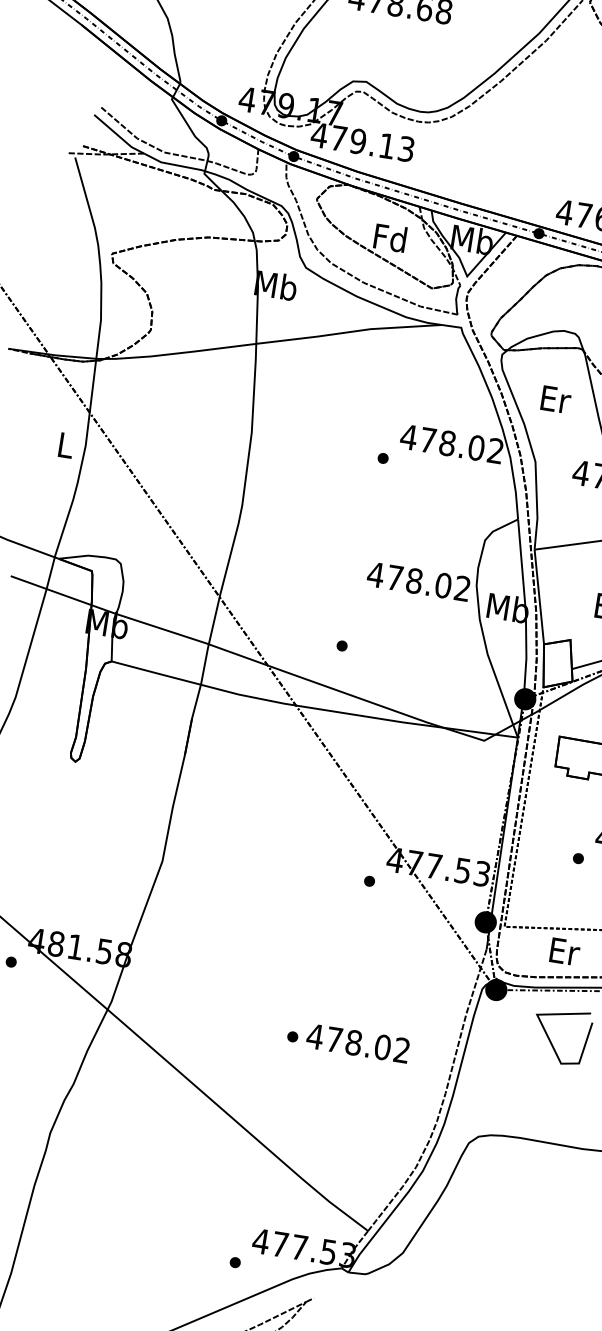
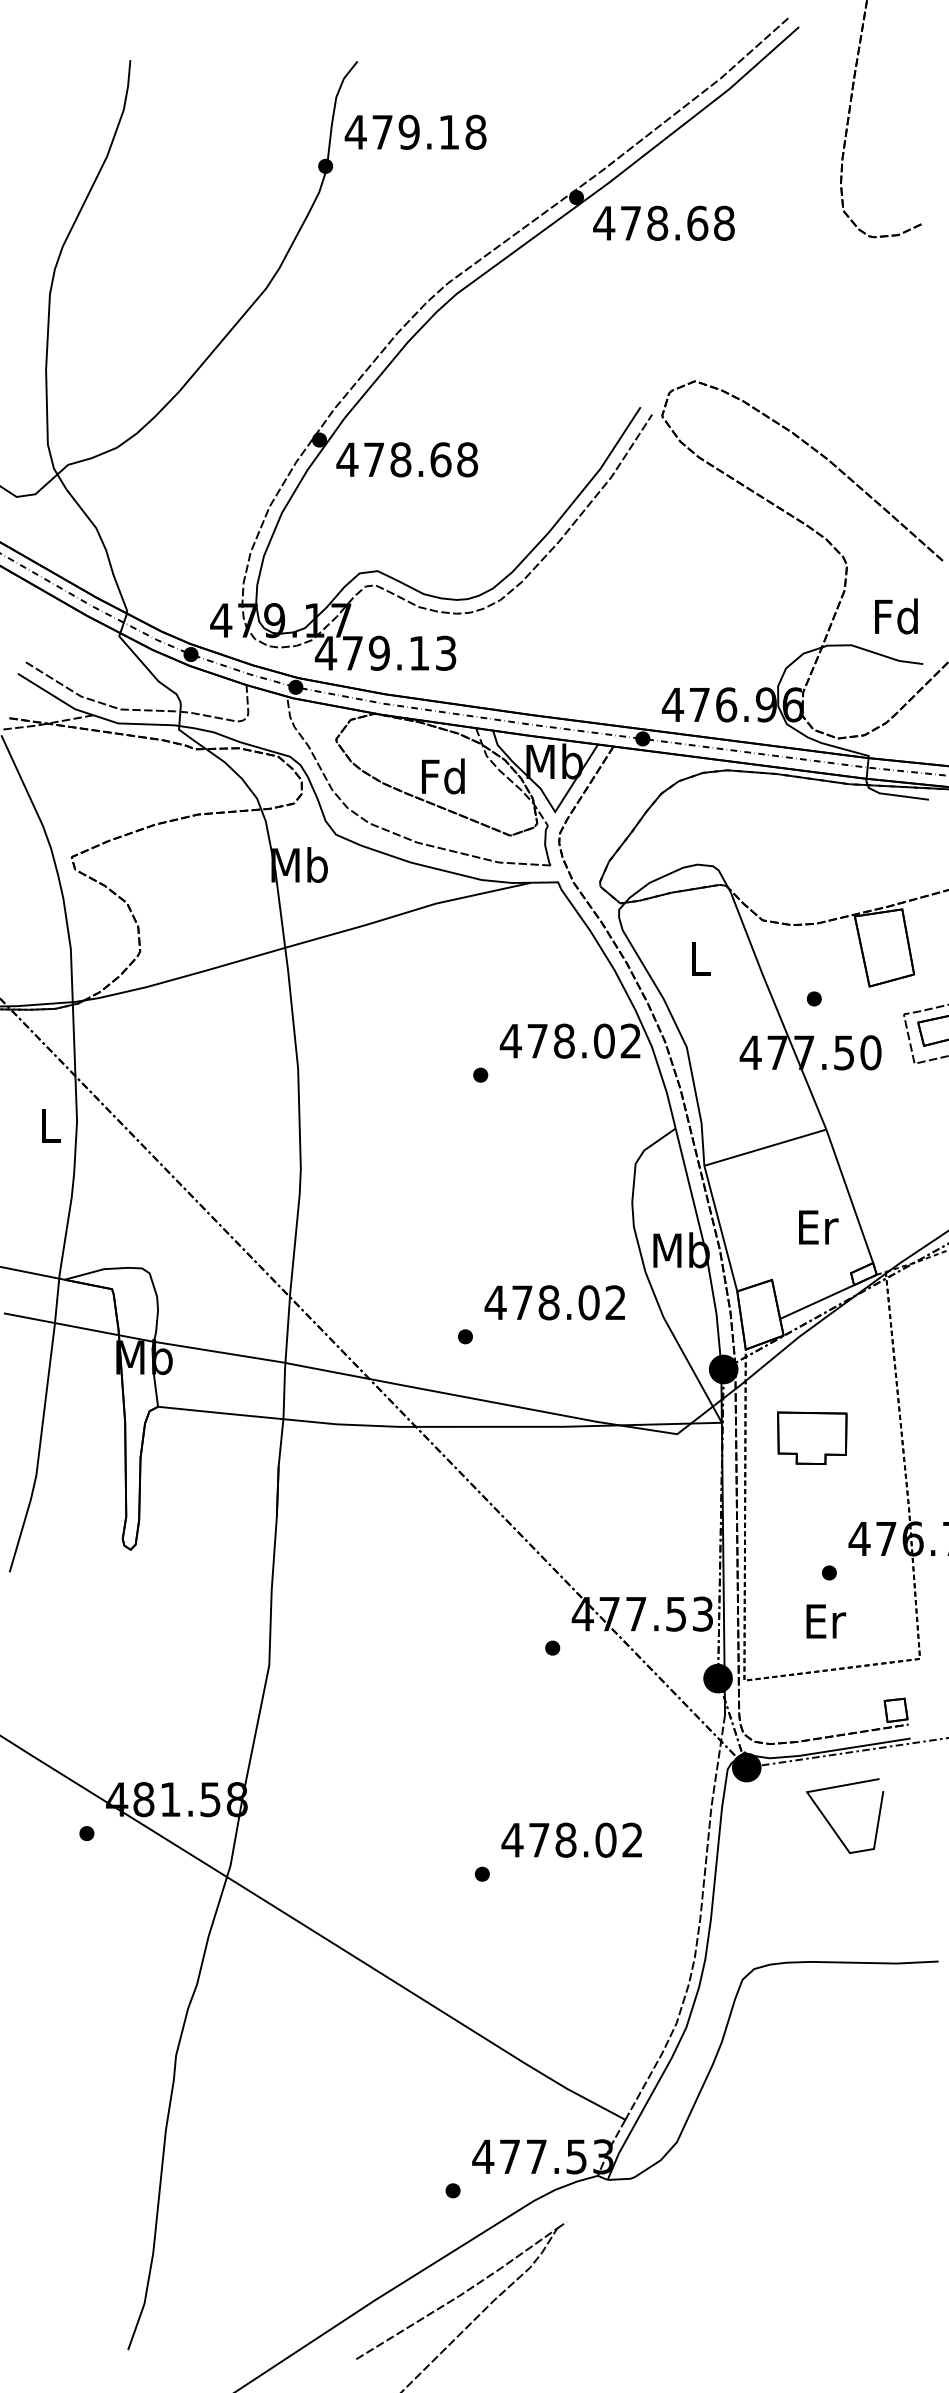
text: (556, 400) -> (701, 959), Er -> L
text: (418, 581) -> (554, 1302), moved
text: (565, 951) -> (826, 1621), moved
text: (357, 1042) -> (571, 1839), moved

